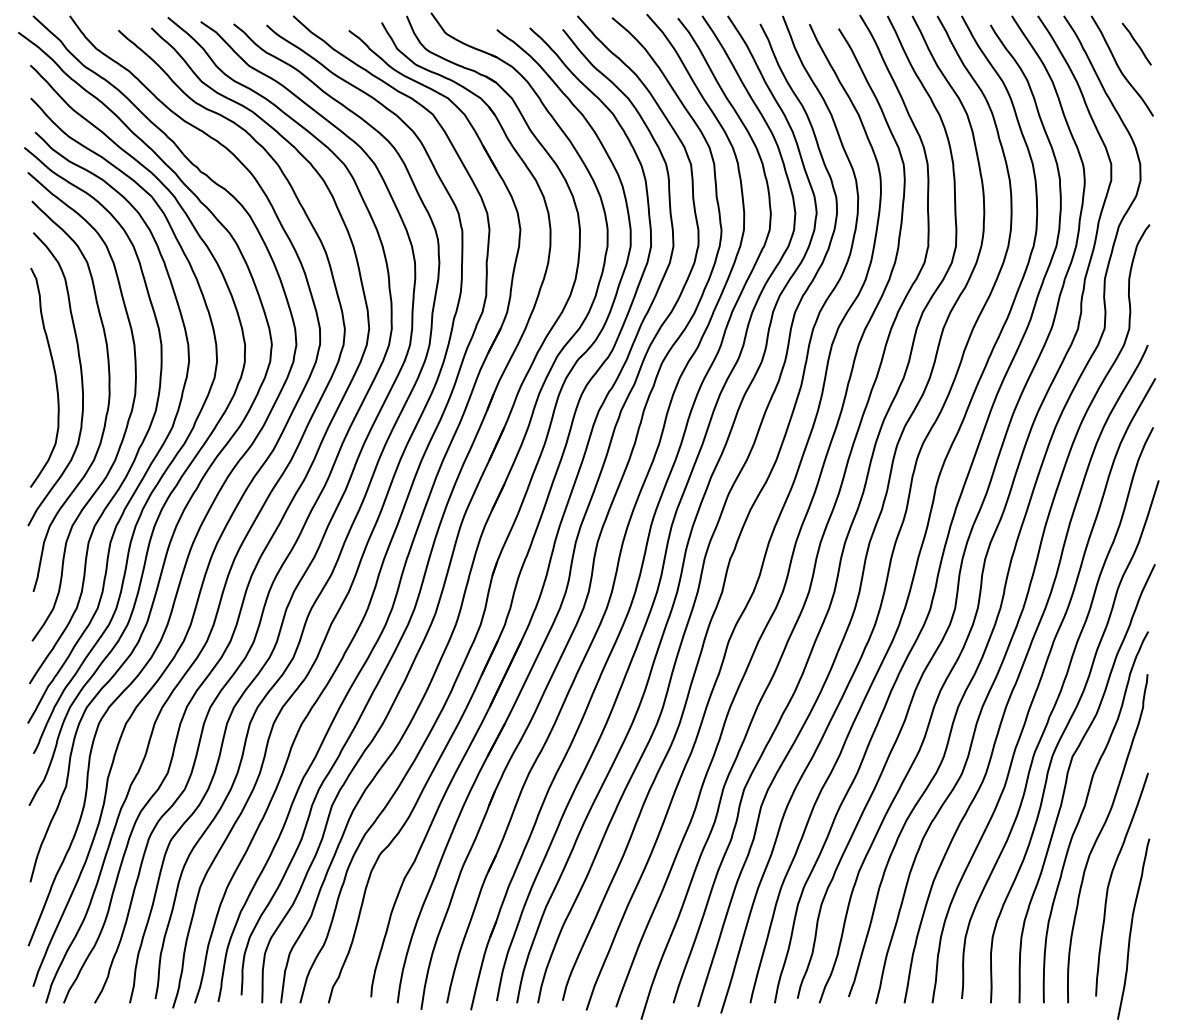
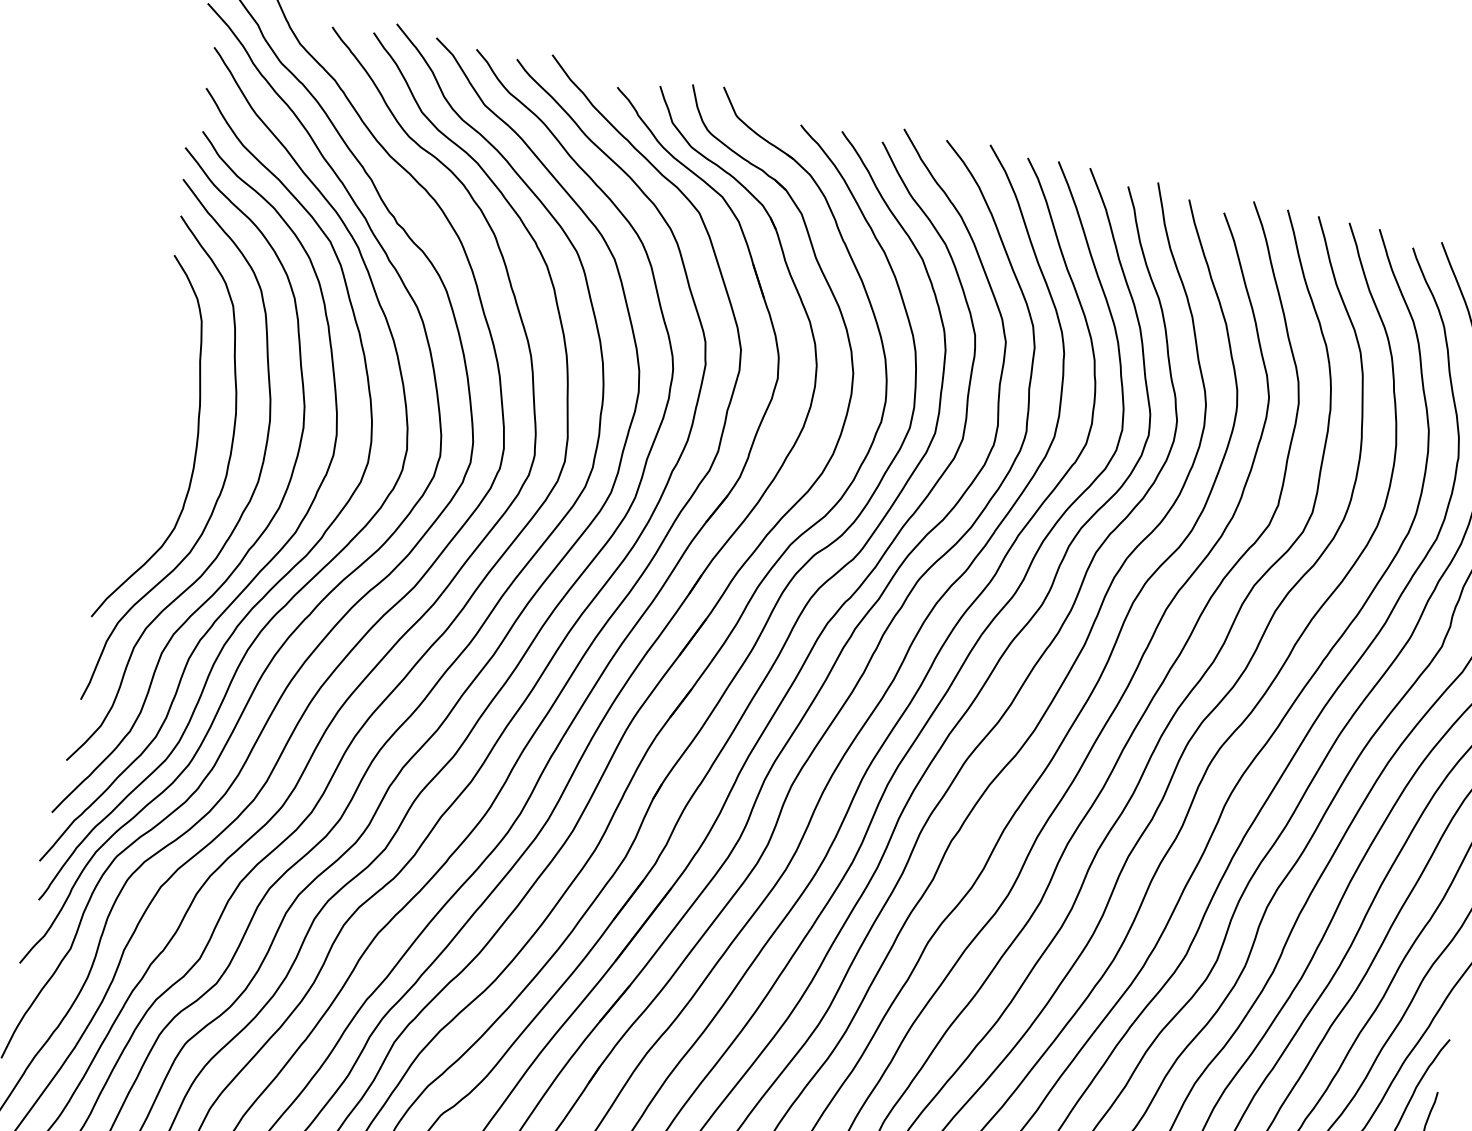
curve: (54, 376) -> (162, 438), removed

